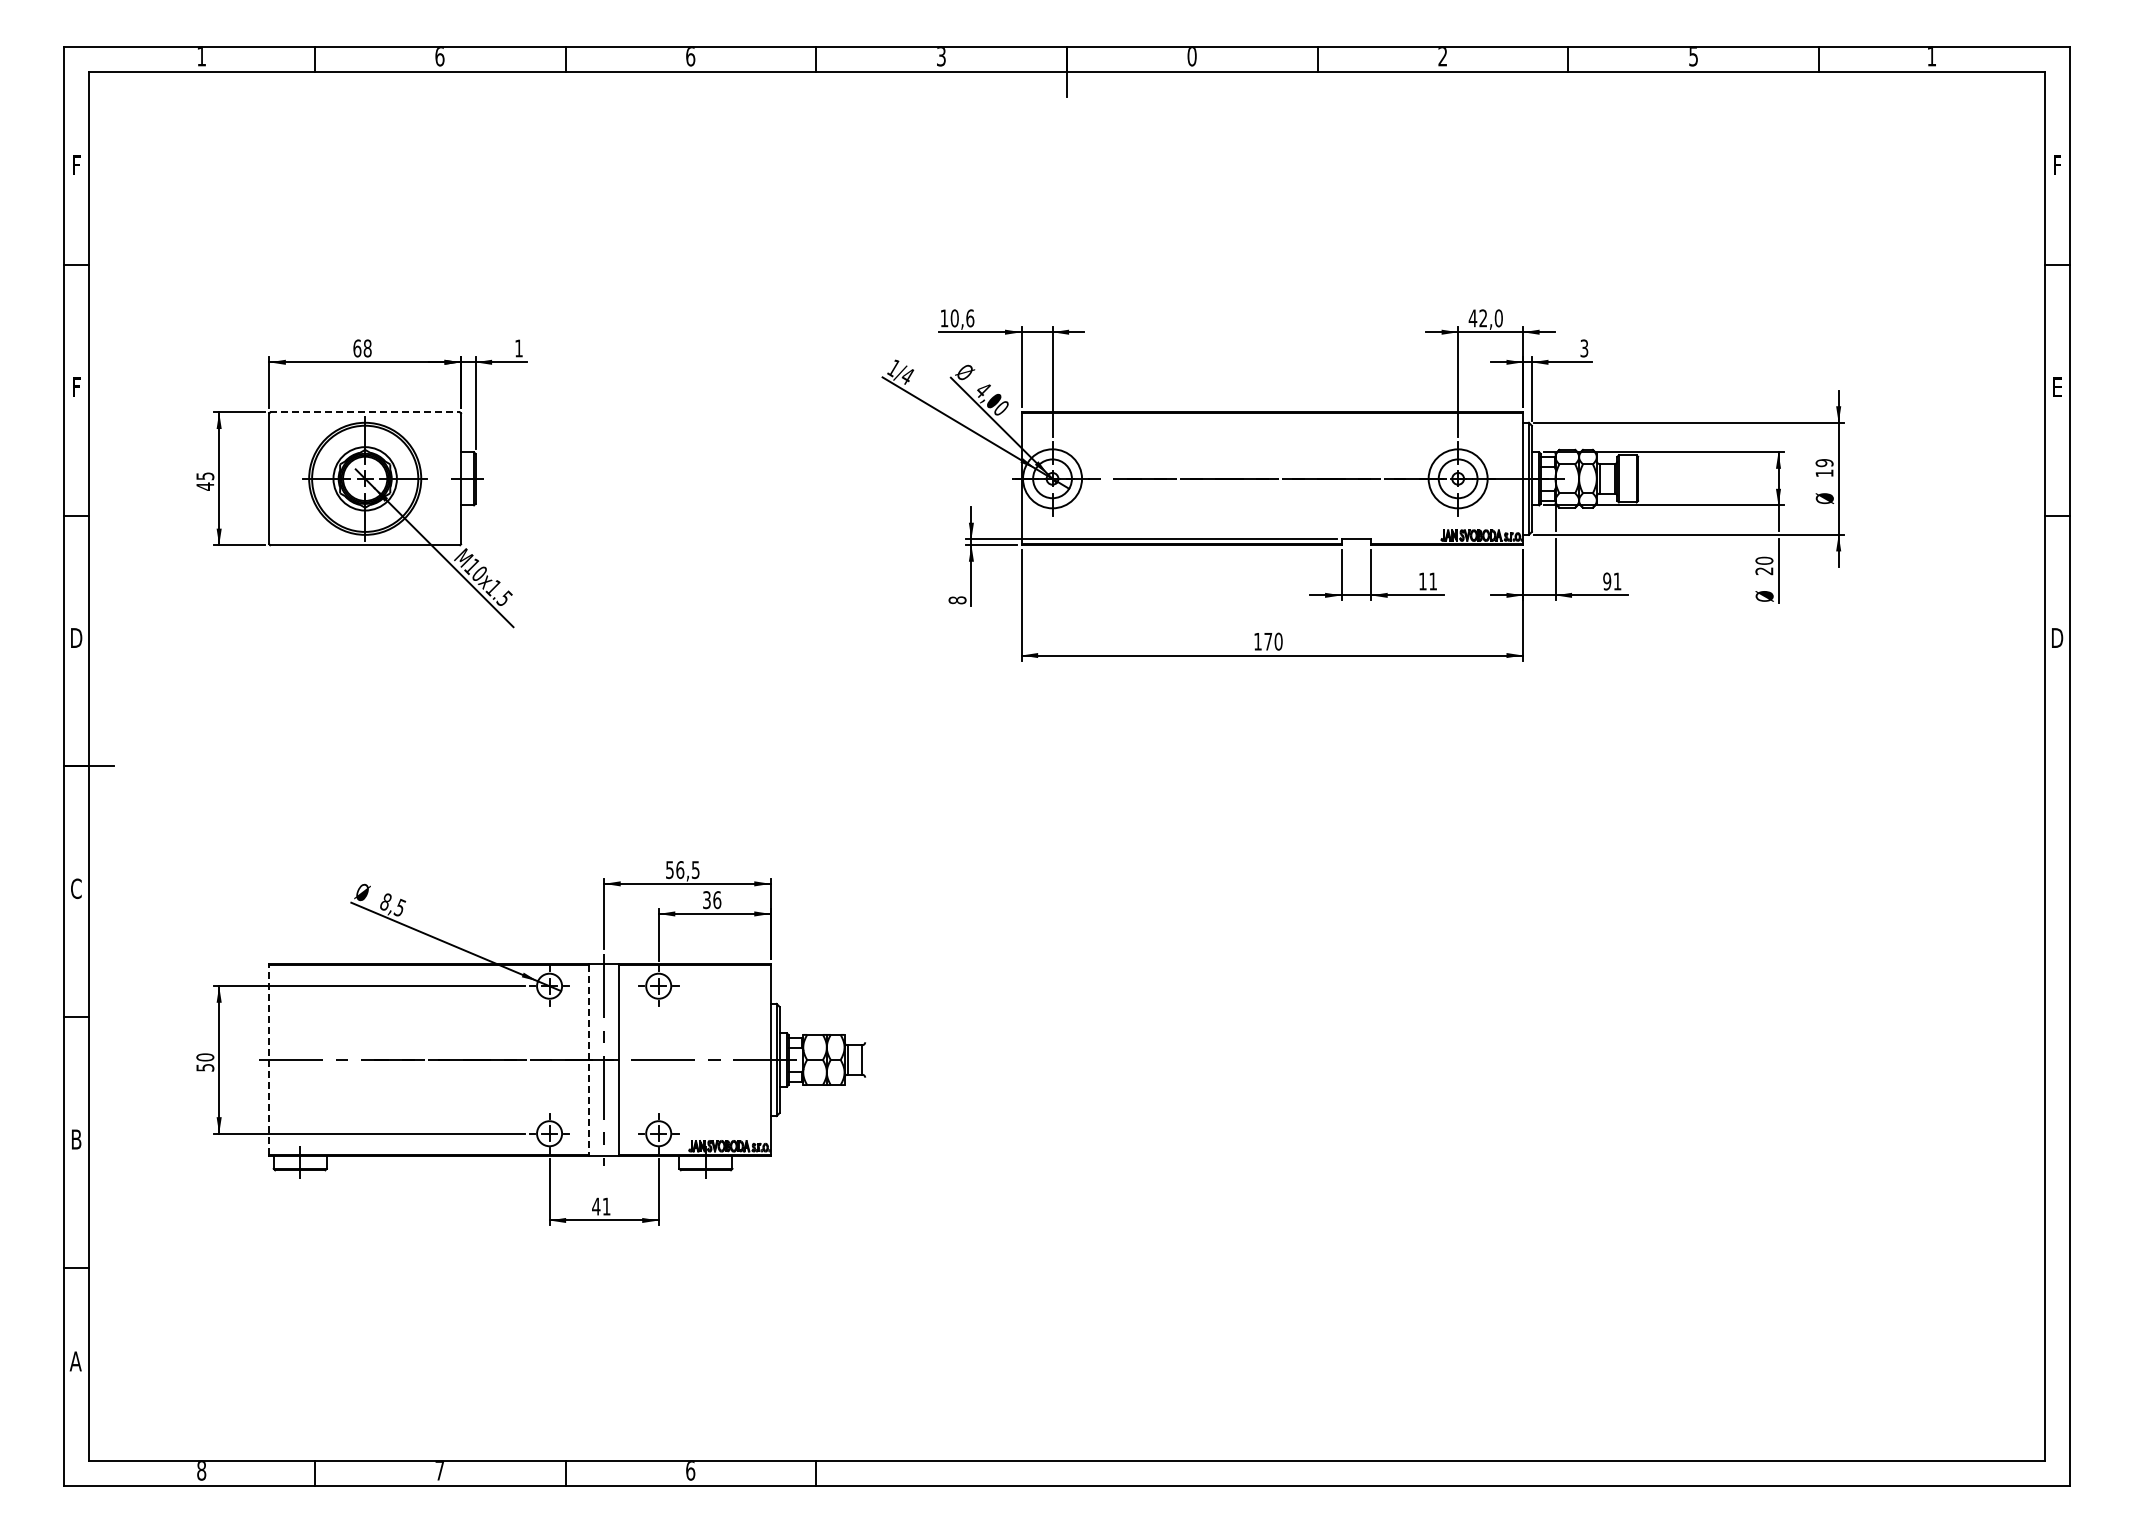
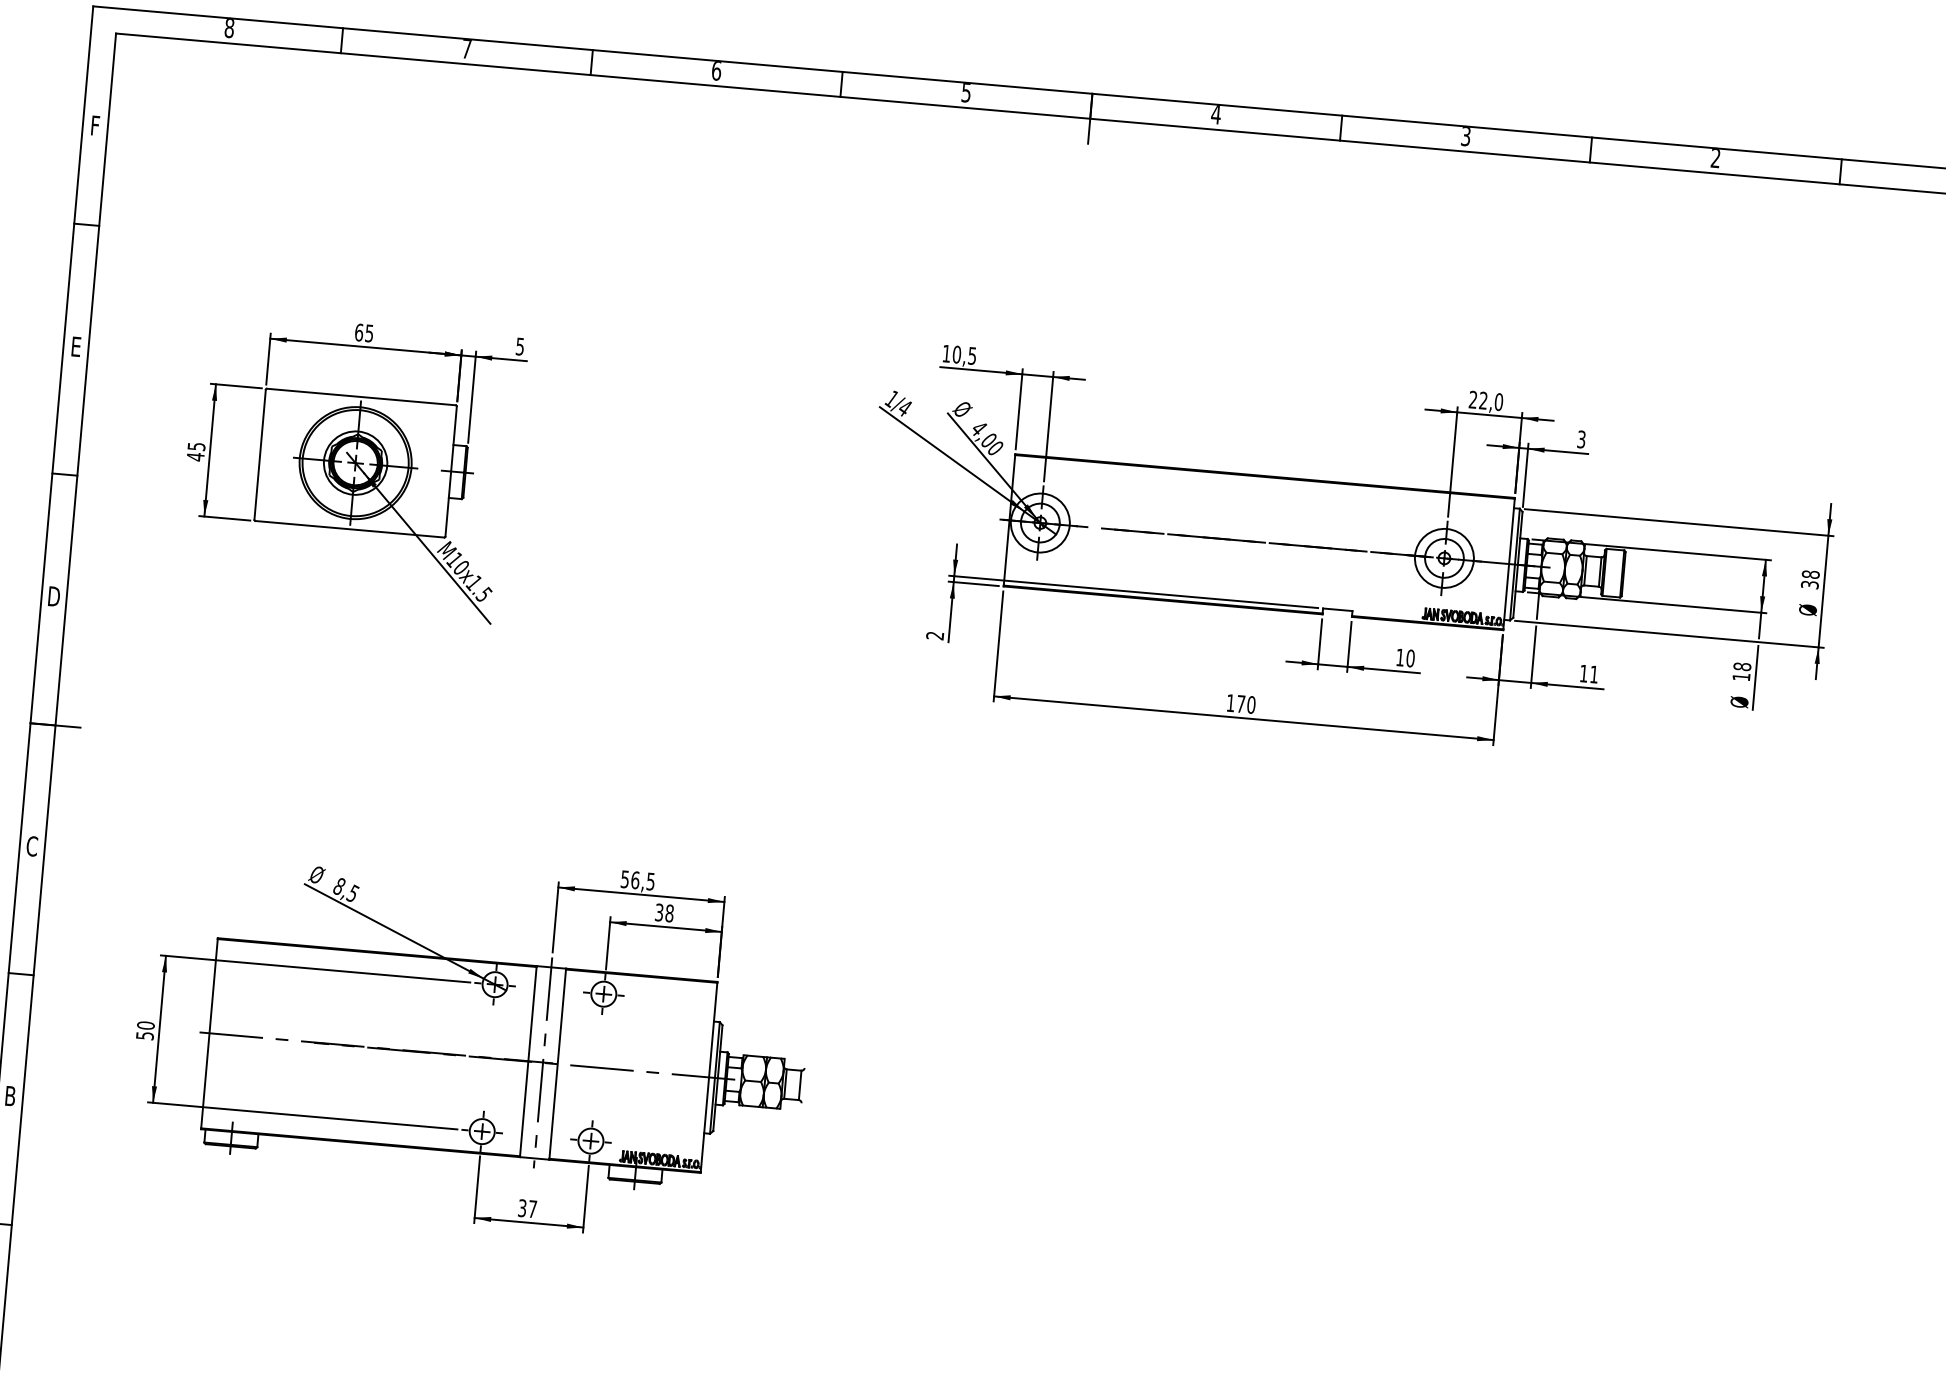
text: (941, 56) -> (966, 92), 3 -> 5
text: (201, 57) -> (229, 29), 1 -> 8
text: (439, 57) -> (466, 49), 6 -> 7
text: (1191, 57) -> (1215, 115), 0 -> 4
text: (1442, 57) -> (1465, 137), 2 -> 3
text: (1693, 57) -> (1715, 159), 5 -> 2
text: (970, 318) -> (972, 356), 10,6 -> 10,5
text: (1472, 318) -> (1472, 399), 42,0 -> 22,0
text: (367, 348) -> (369, 333), 68 -> 65
text: (518, 348) -> (519, 346), 1 -> 5
text: (77, 388) -> (76, 348), F -> E
line: (365, 412) -> (361, 397), dashed -> solid
text: (1824, 468) -> (1810, 580), 19 -> 38
text: (1764, 565) -> (1742, 671), 20 -> 18
text: (1433, 581) -> (1410, 658), 11 -> 10
text: (1607, 581) -> (1584, 673), 91 -> 11
text: (957, 600) -> (935, 635), 8 -> 2
text: (717, 899) -> (669, 912), 36 -> 38
line: (269, 1059) -> (209, 1033), dashed -> solid
line: (589, 1059) -> (528, 1061), dashed -> solid
text: (601, 1206) -> (527, 1208), 41 -> 37

